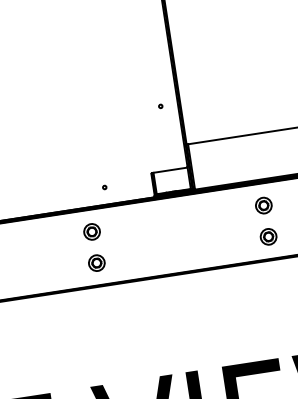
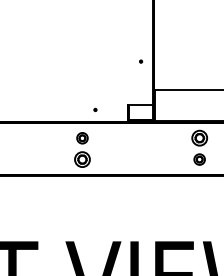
part: (263, 205) -> (199, 138), size x1.4
part: (96, 263) -> (82, 159), size x1.4

